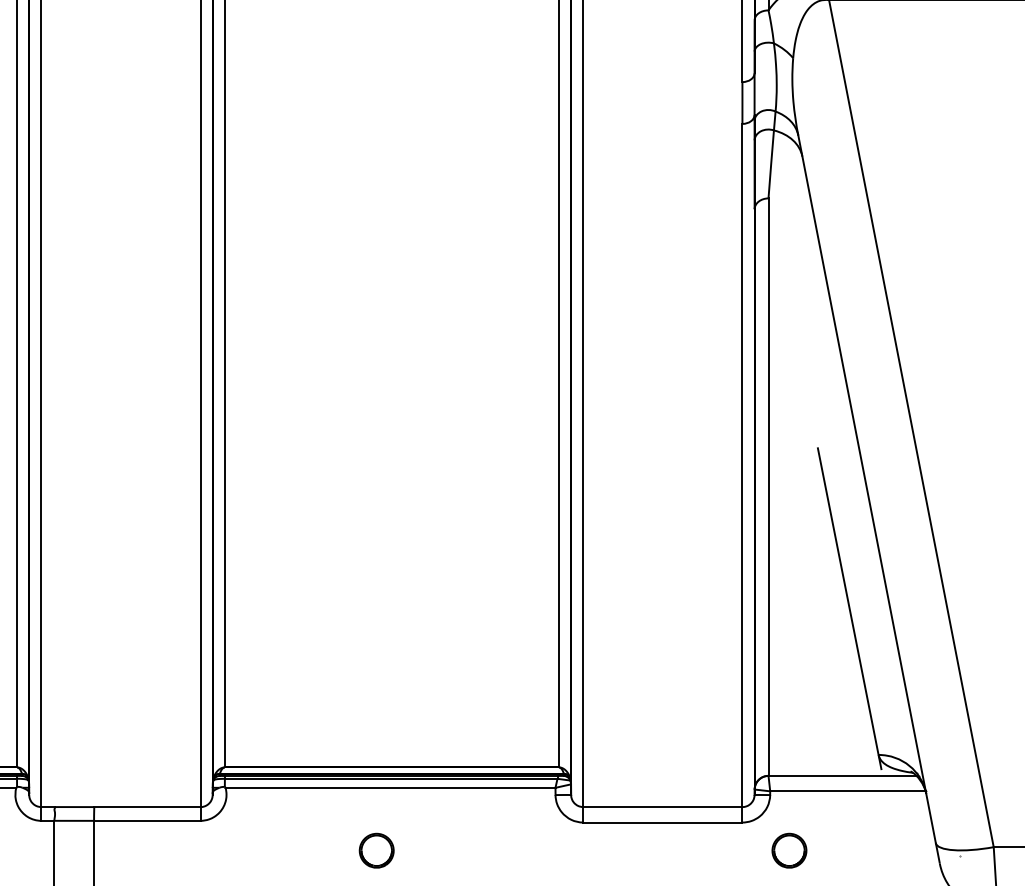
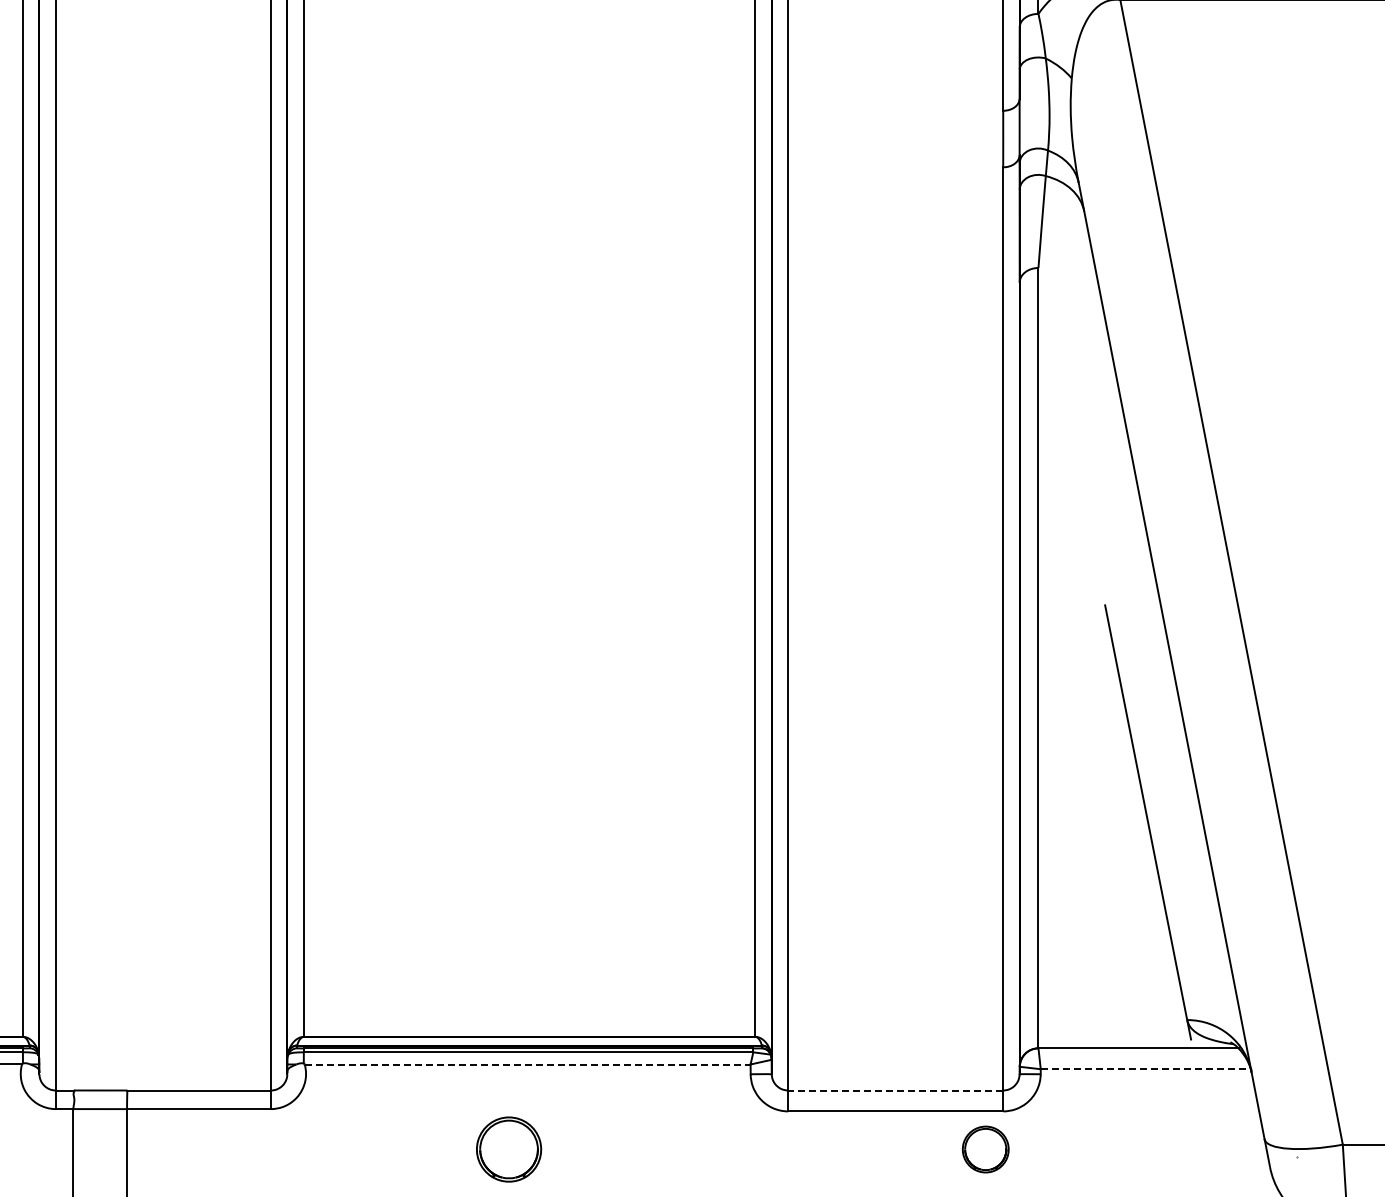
line: (390, 787) -> (527, 1064), solid -> dashed
line: (848, 791) -> (1146, 1069), solid -> dashed
line: (662, 807) -> (895, 1090), solid -> dashed
part: (376, 850) -> (508, 1149), size x1.4
part: (789, 850) -> (985, 1149), moved

